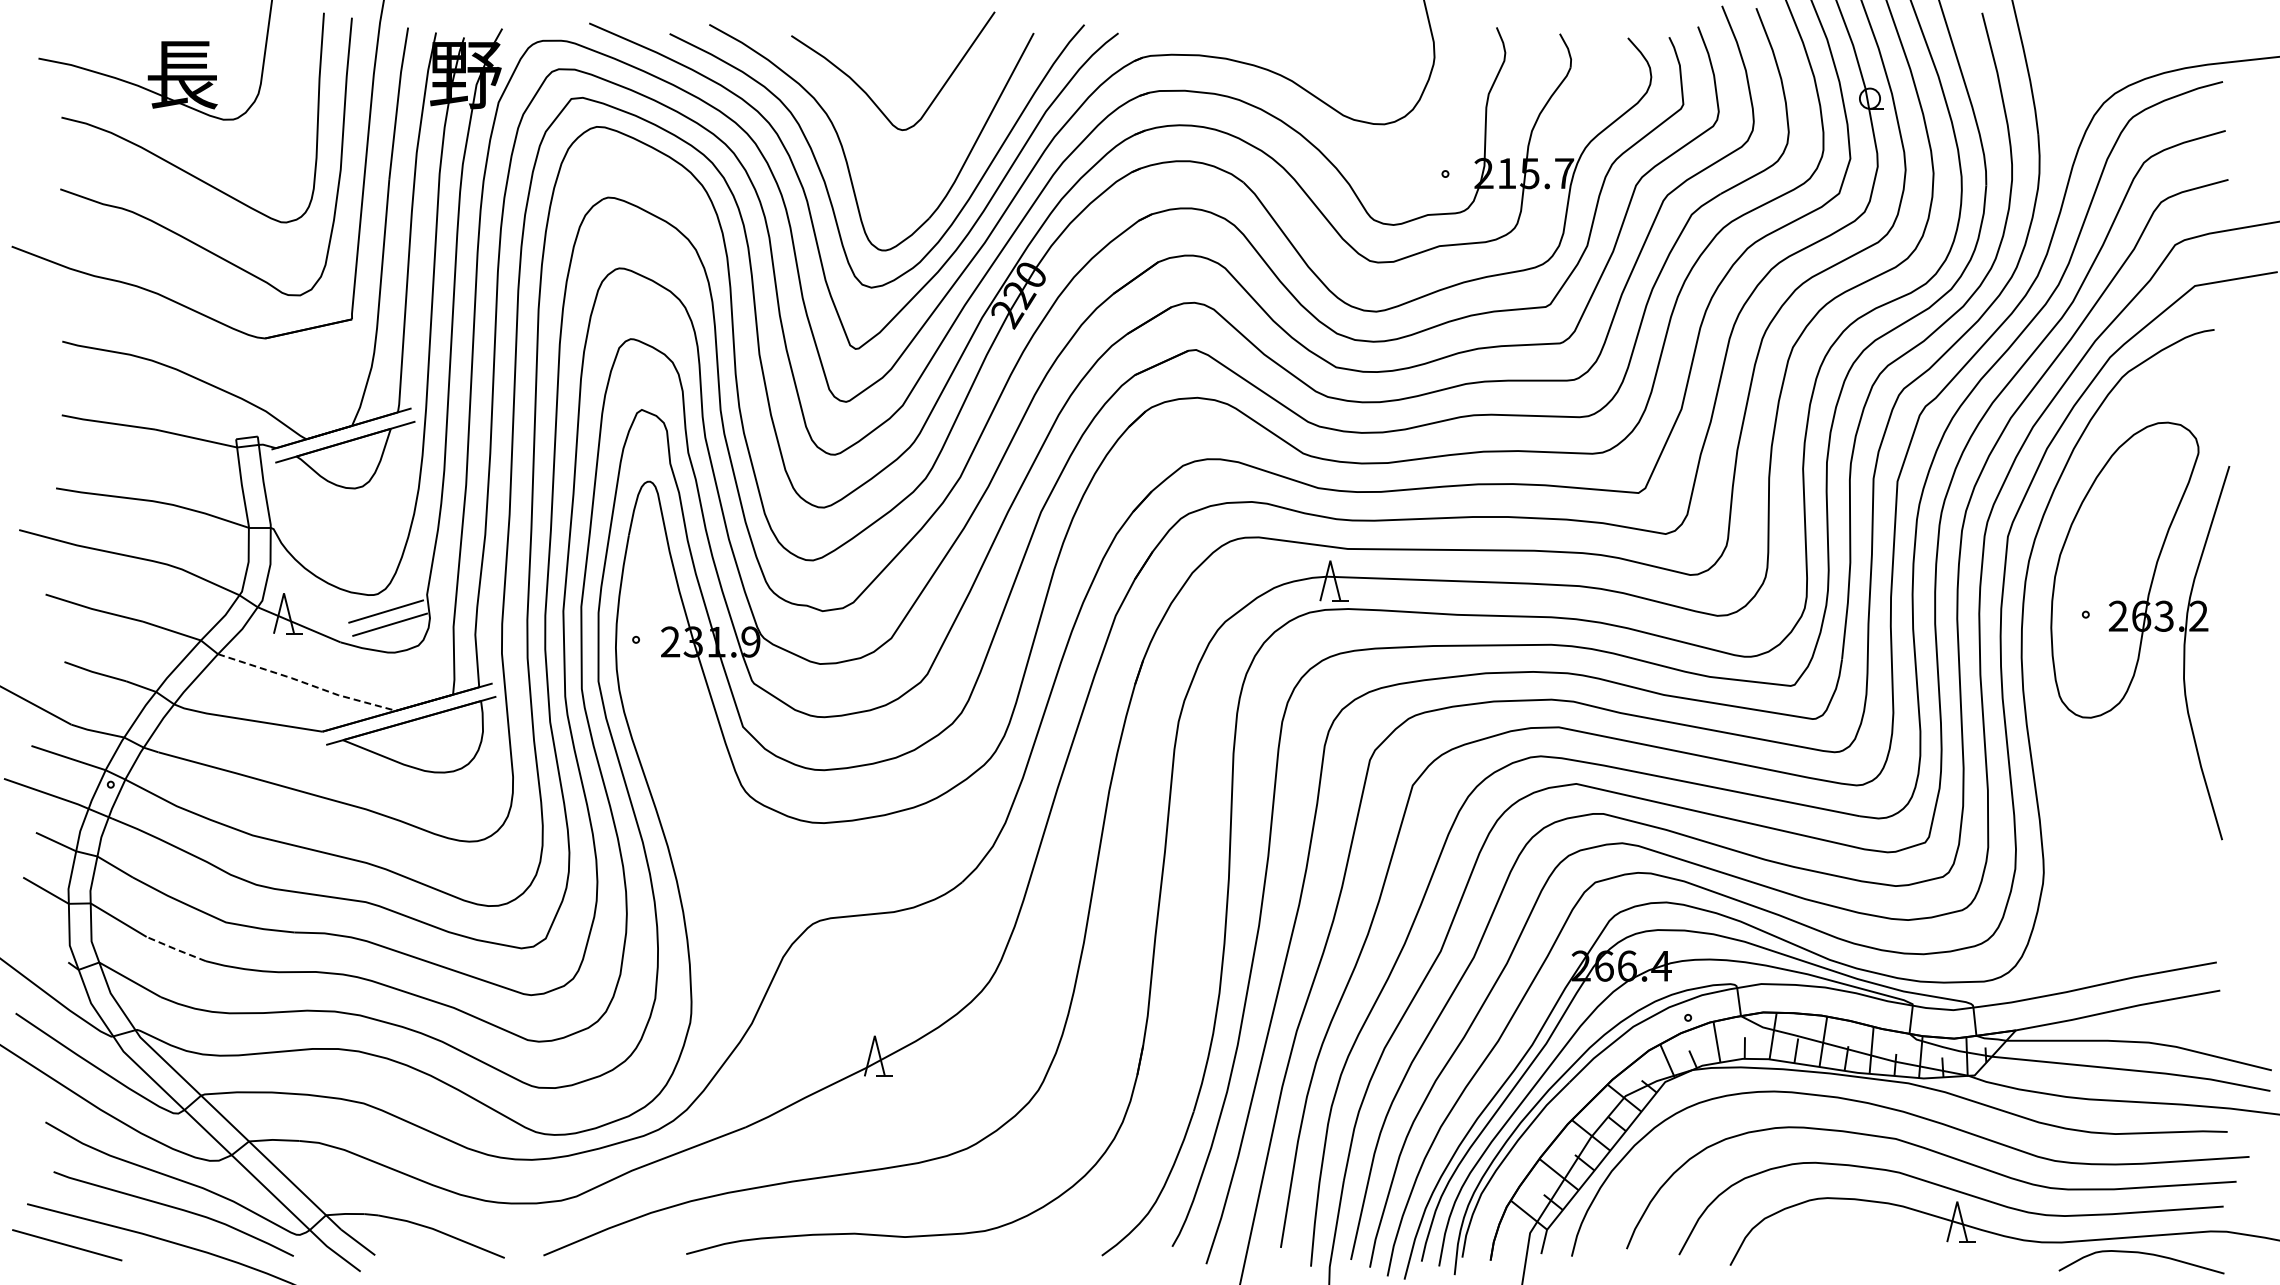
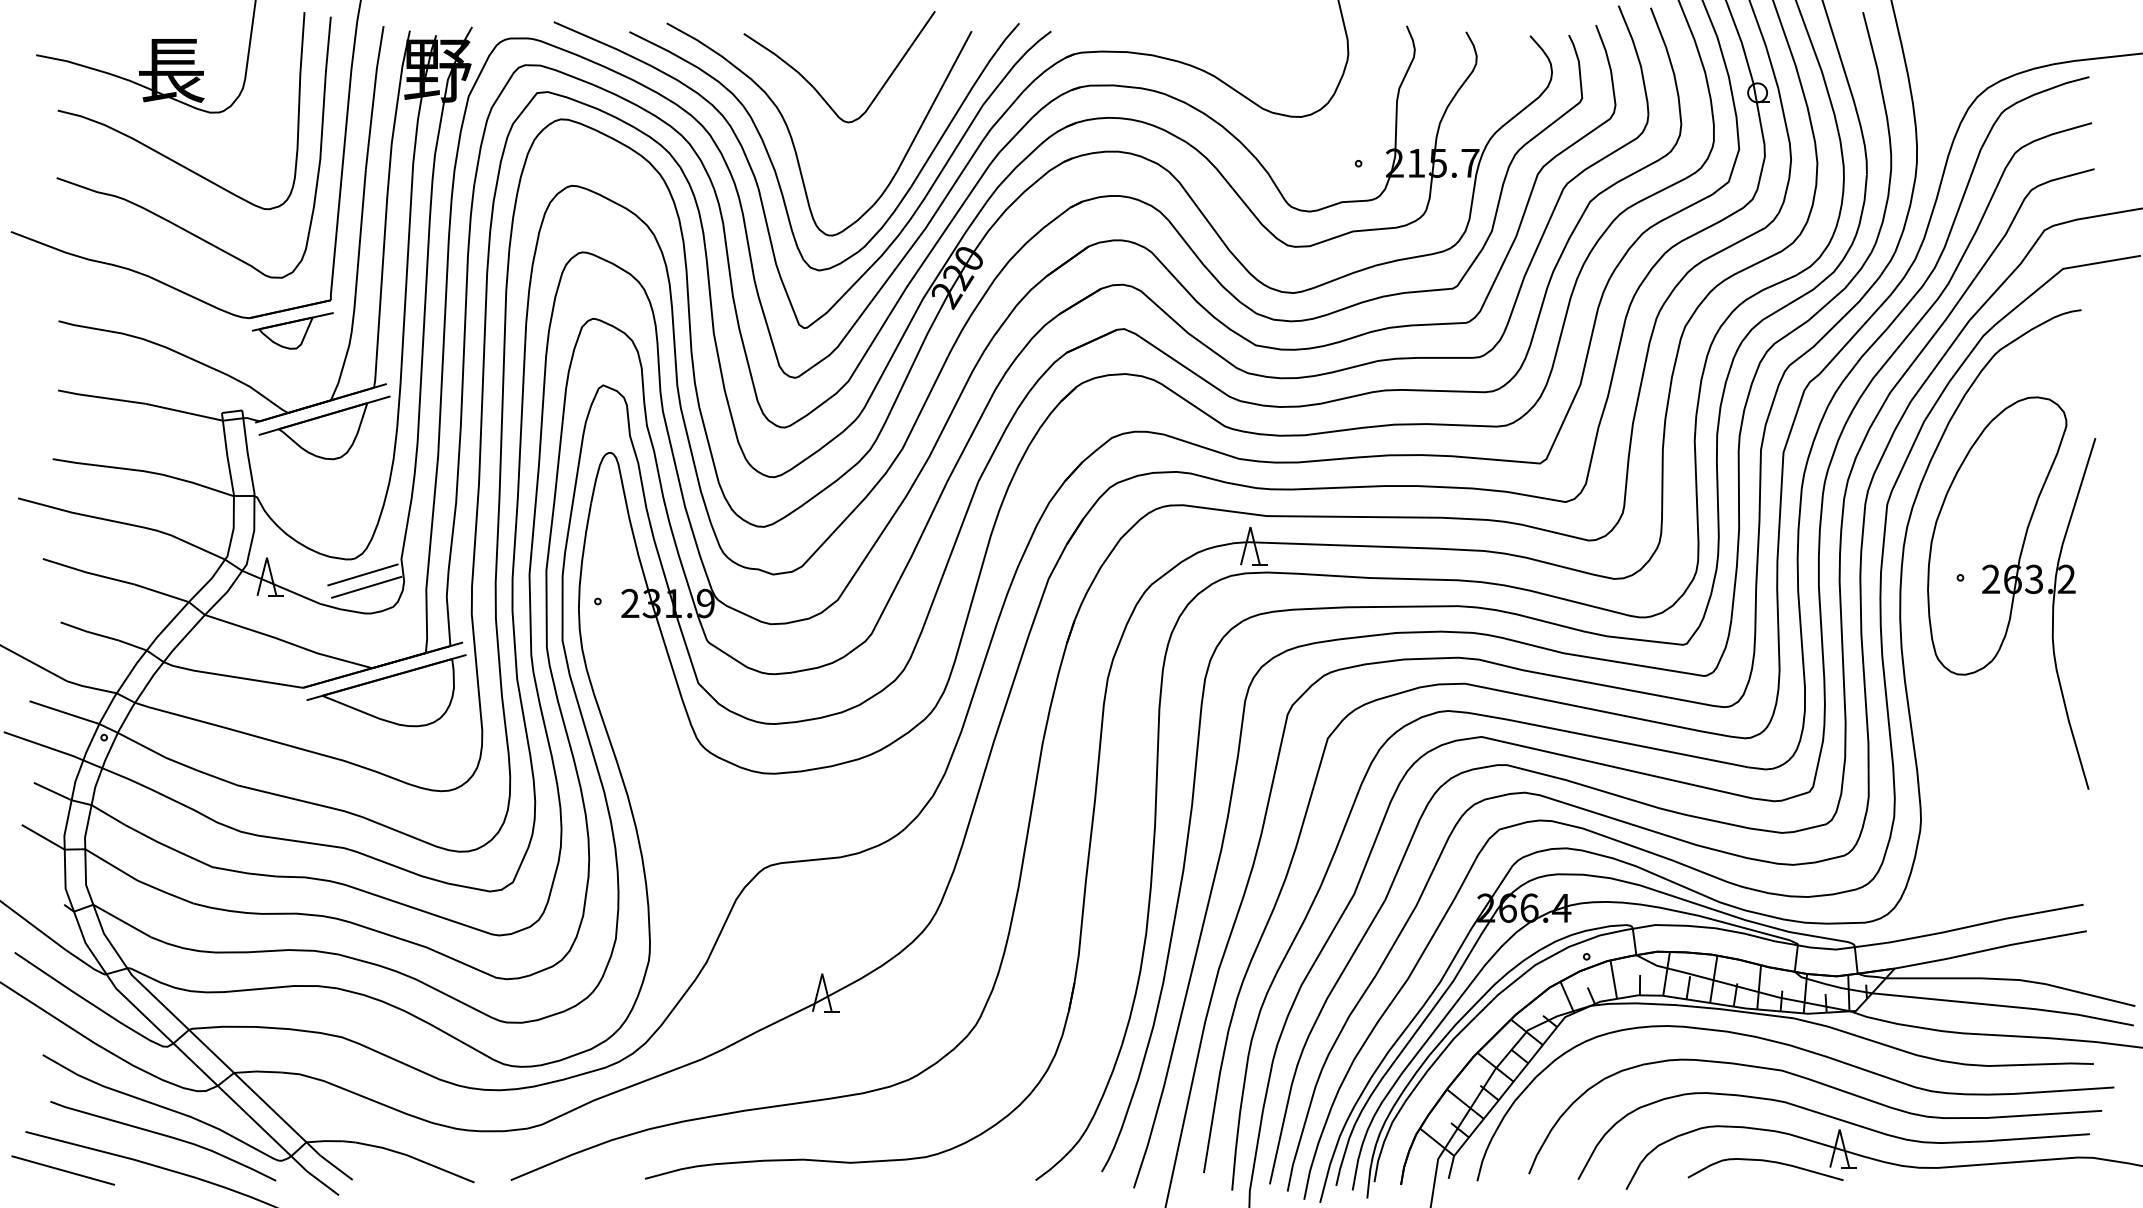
part: (311, 351) -> (292, 330), added
line: (307, 683) -> (289, 642), dashed -> solid
line: (176, 949) -> (165, 892), dashed -> solid
curve: (2143, 1254) -> (1767, 1162), moved

